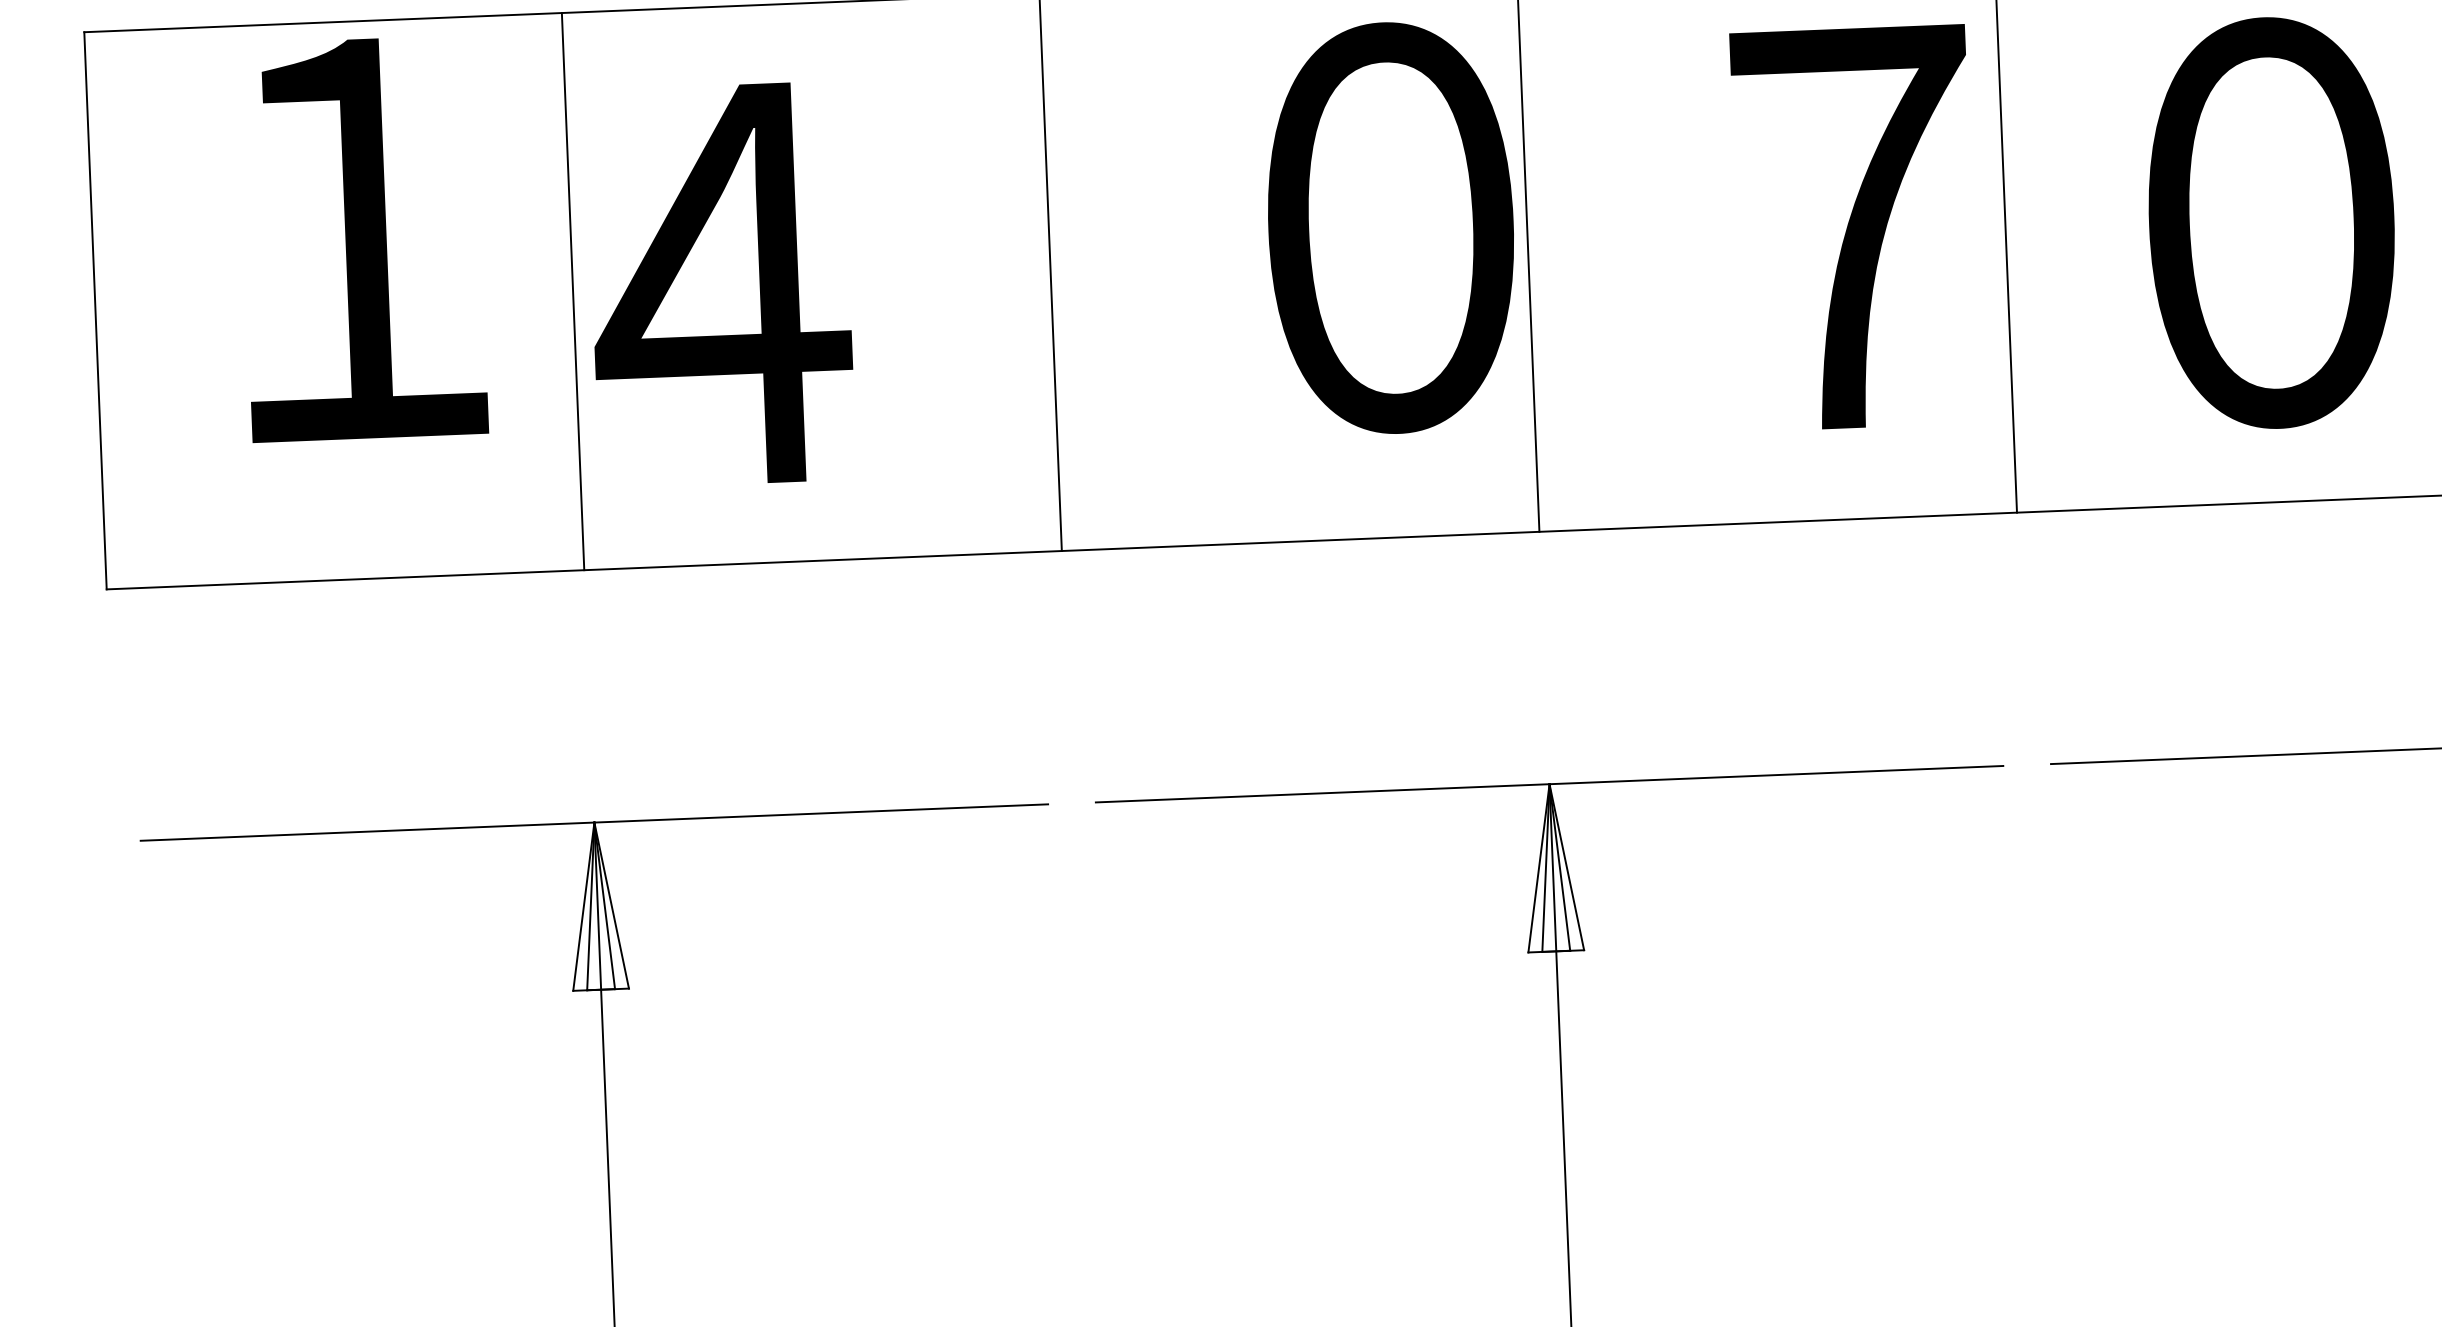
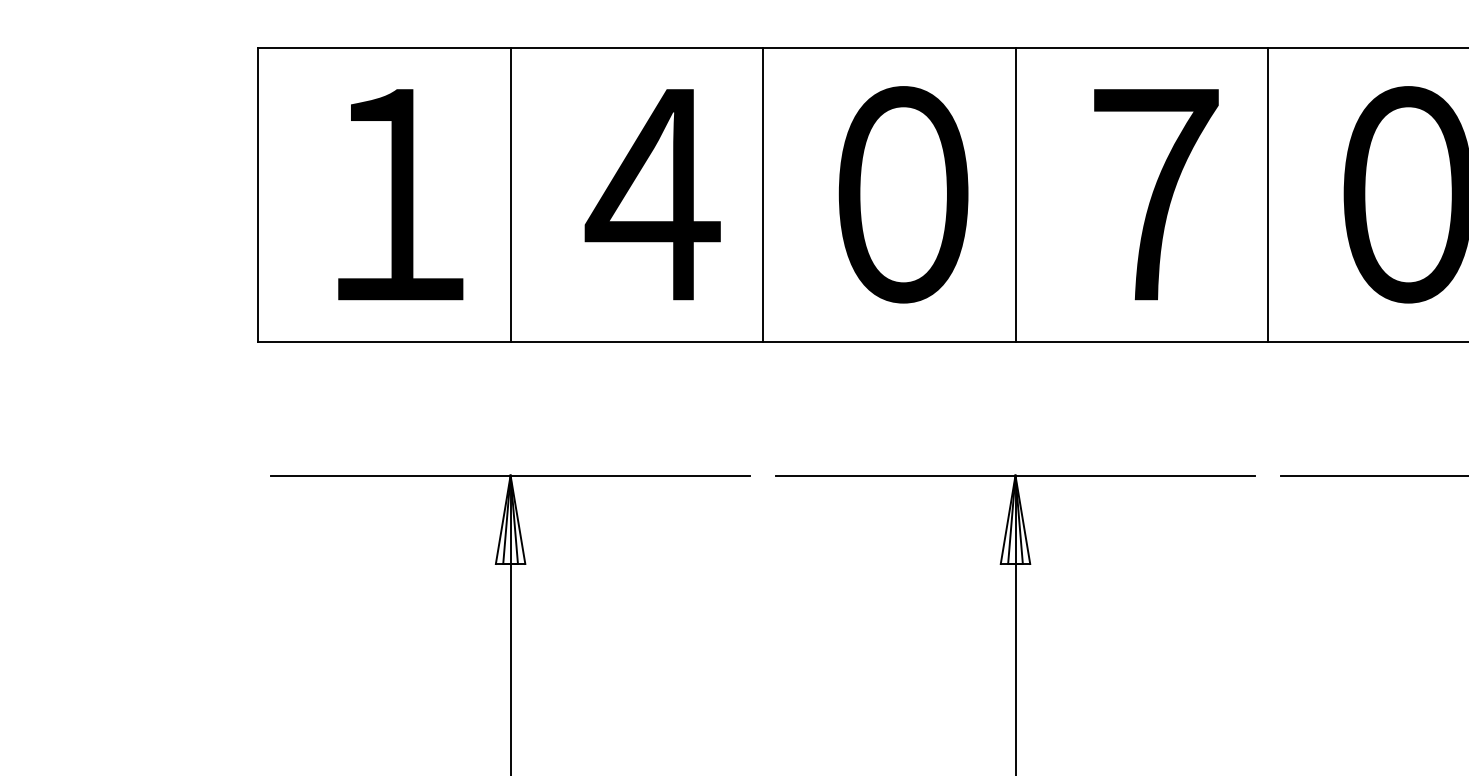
text: (1390, 227) -> (903, 194), moved
text: (1855, 227) -> (1156, 194), moved
text: (362, 238) -> (400, 194), moved
text: (720, 284) -> (652, 194), moved

